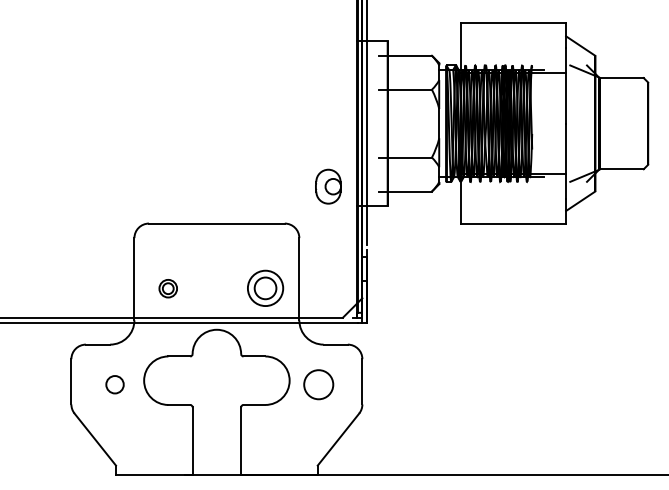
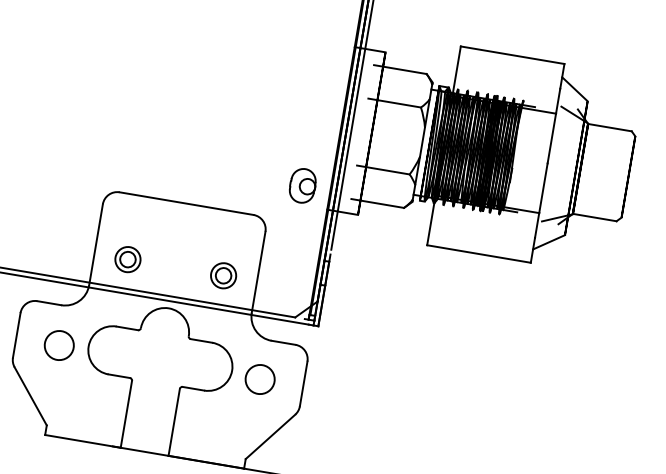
part: (167, 288) -> (127, 259), size x1.43
part: (264, 288) -> (222, 275), size x0.71
circle: (114, 384) -> (58, 345), size x1.67

